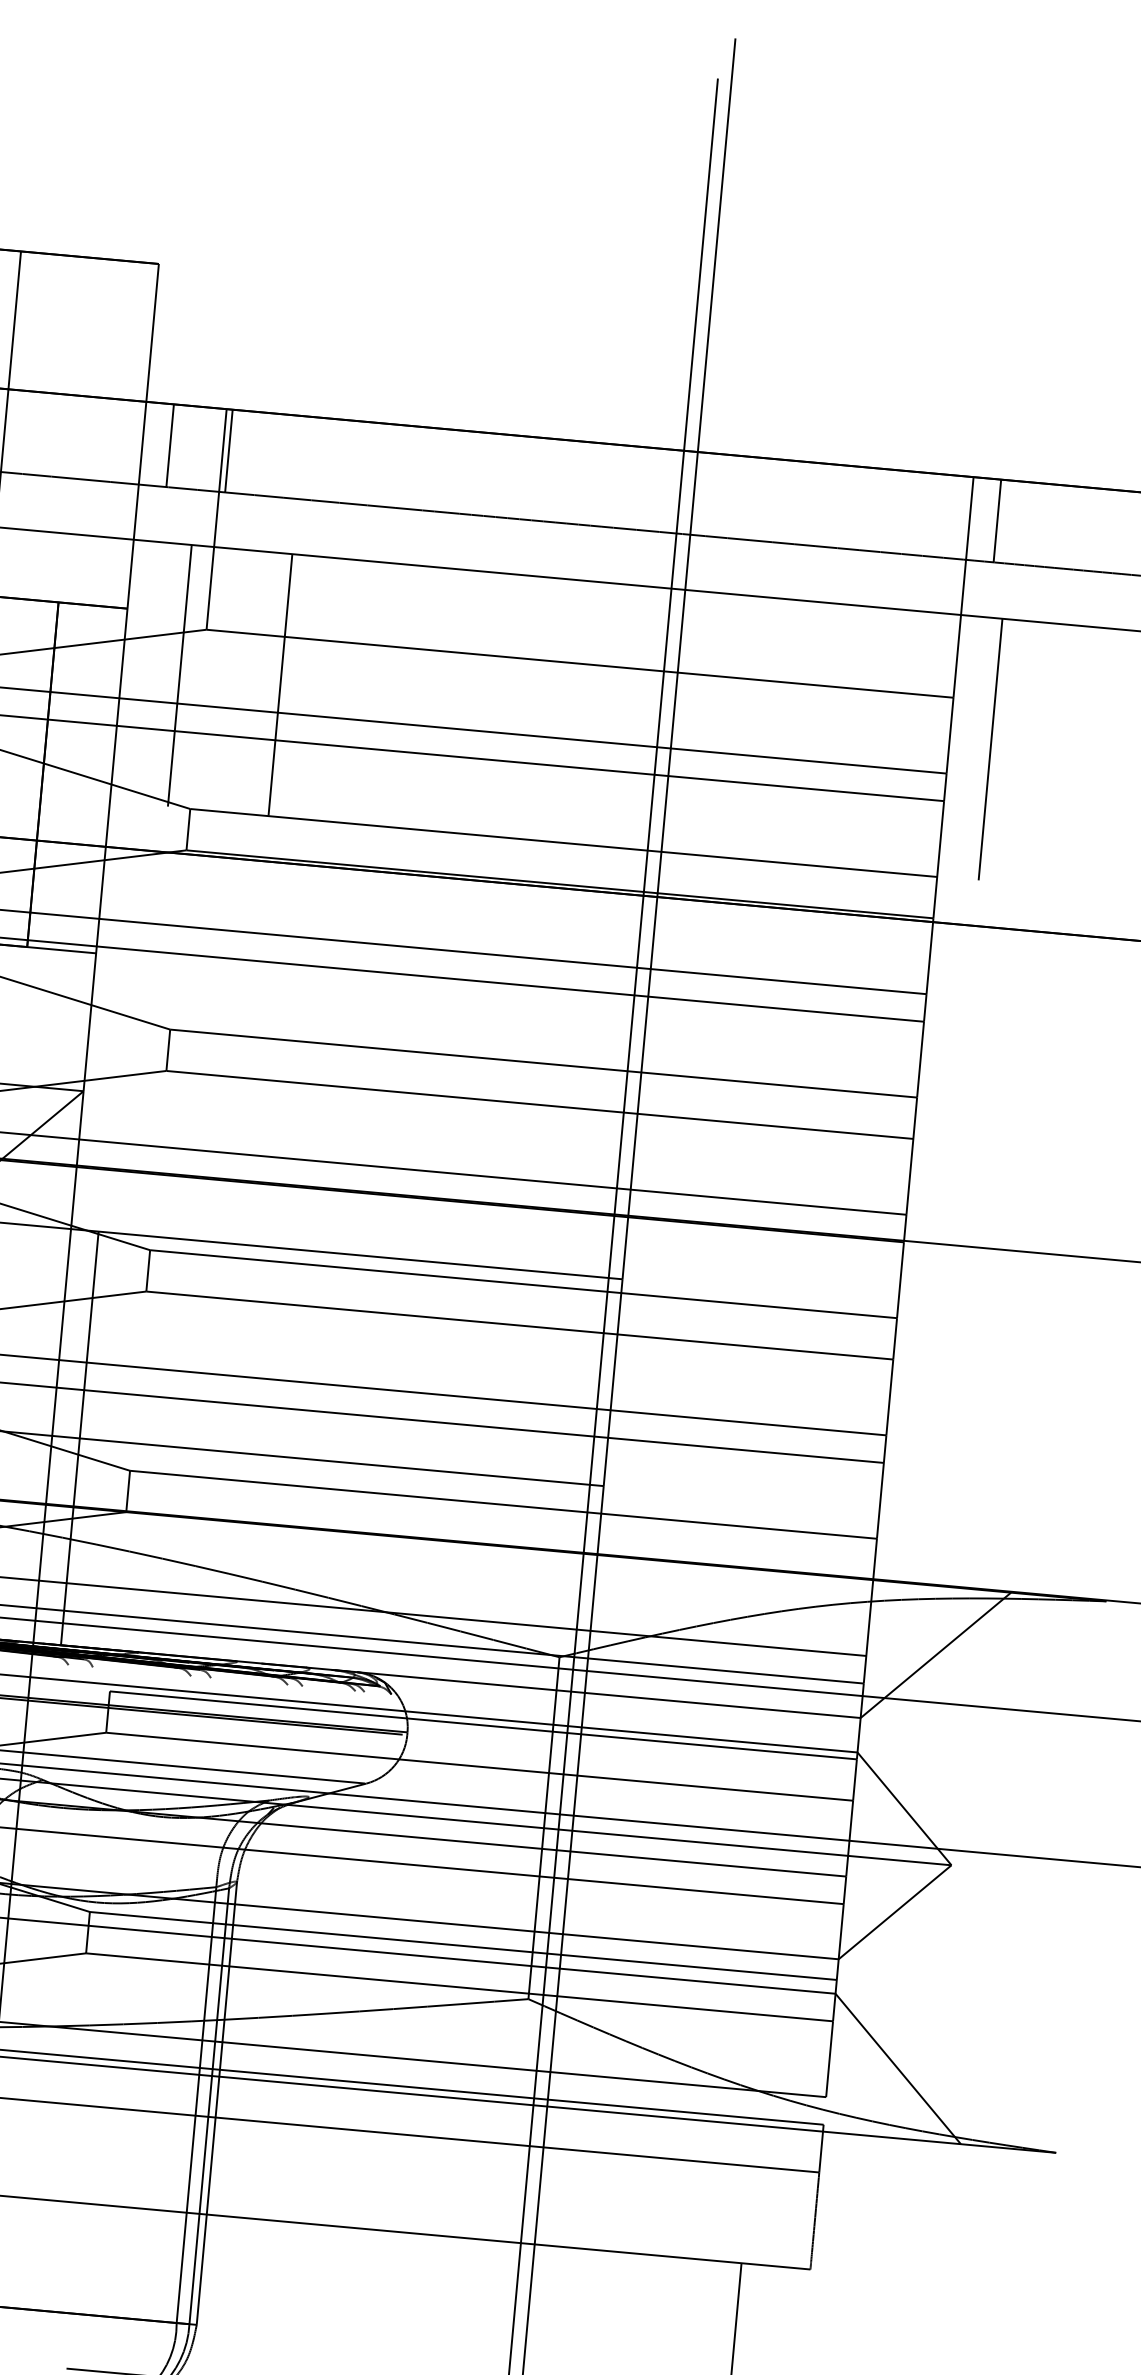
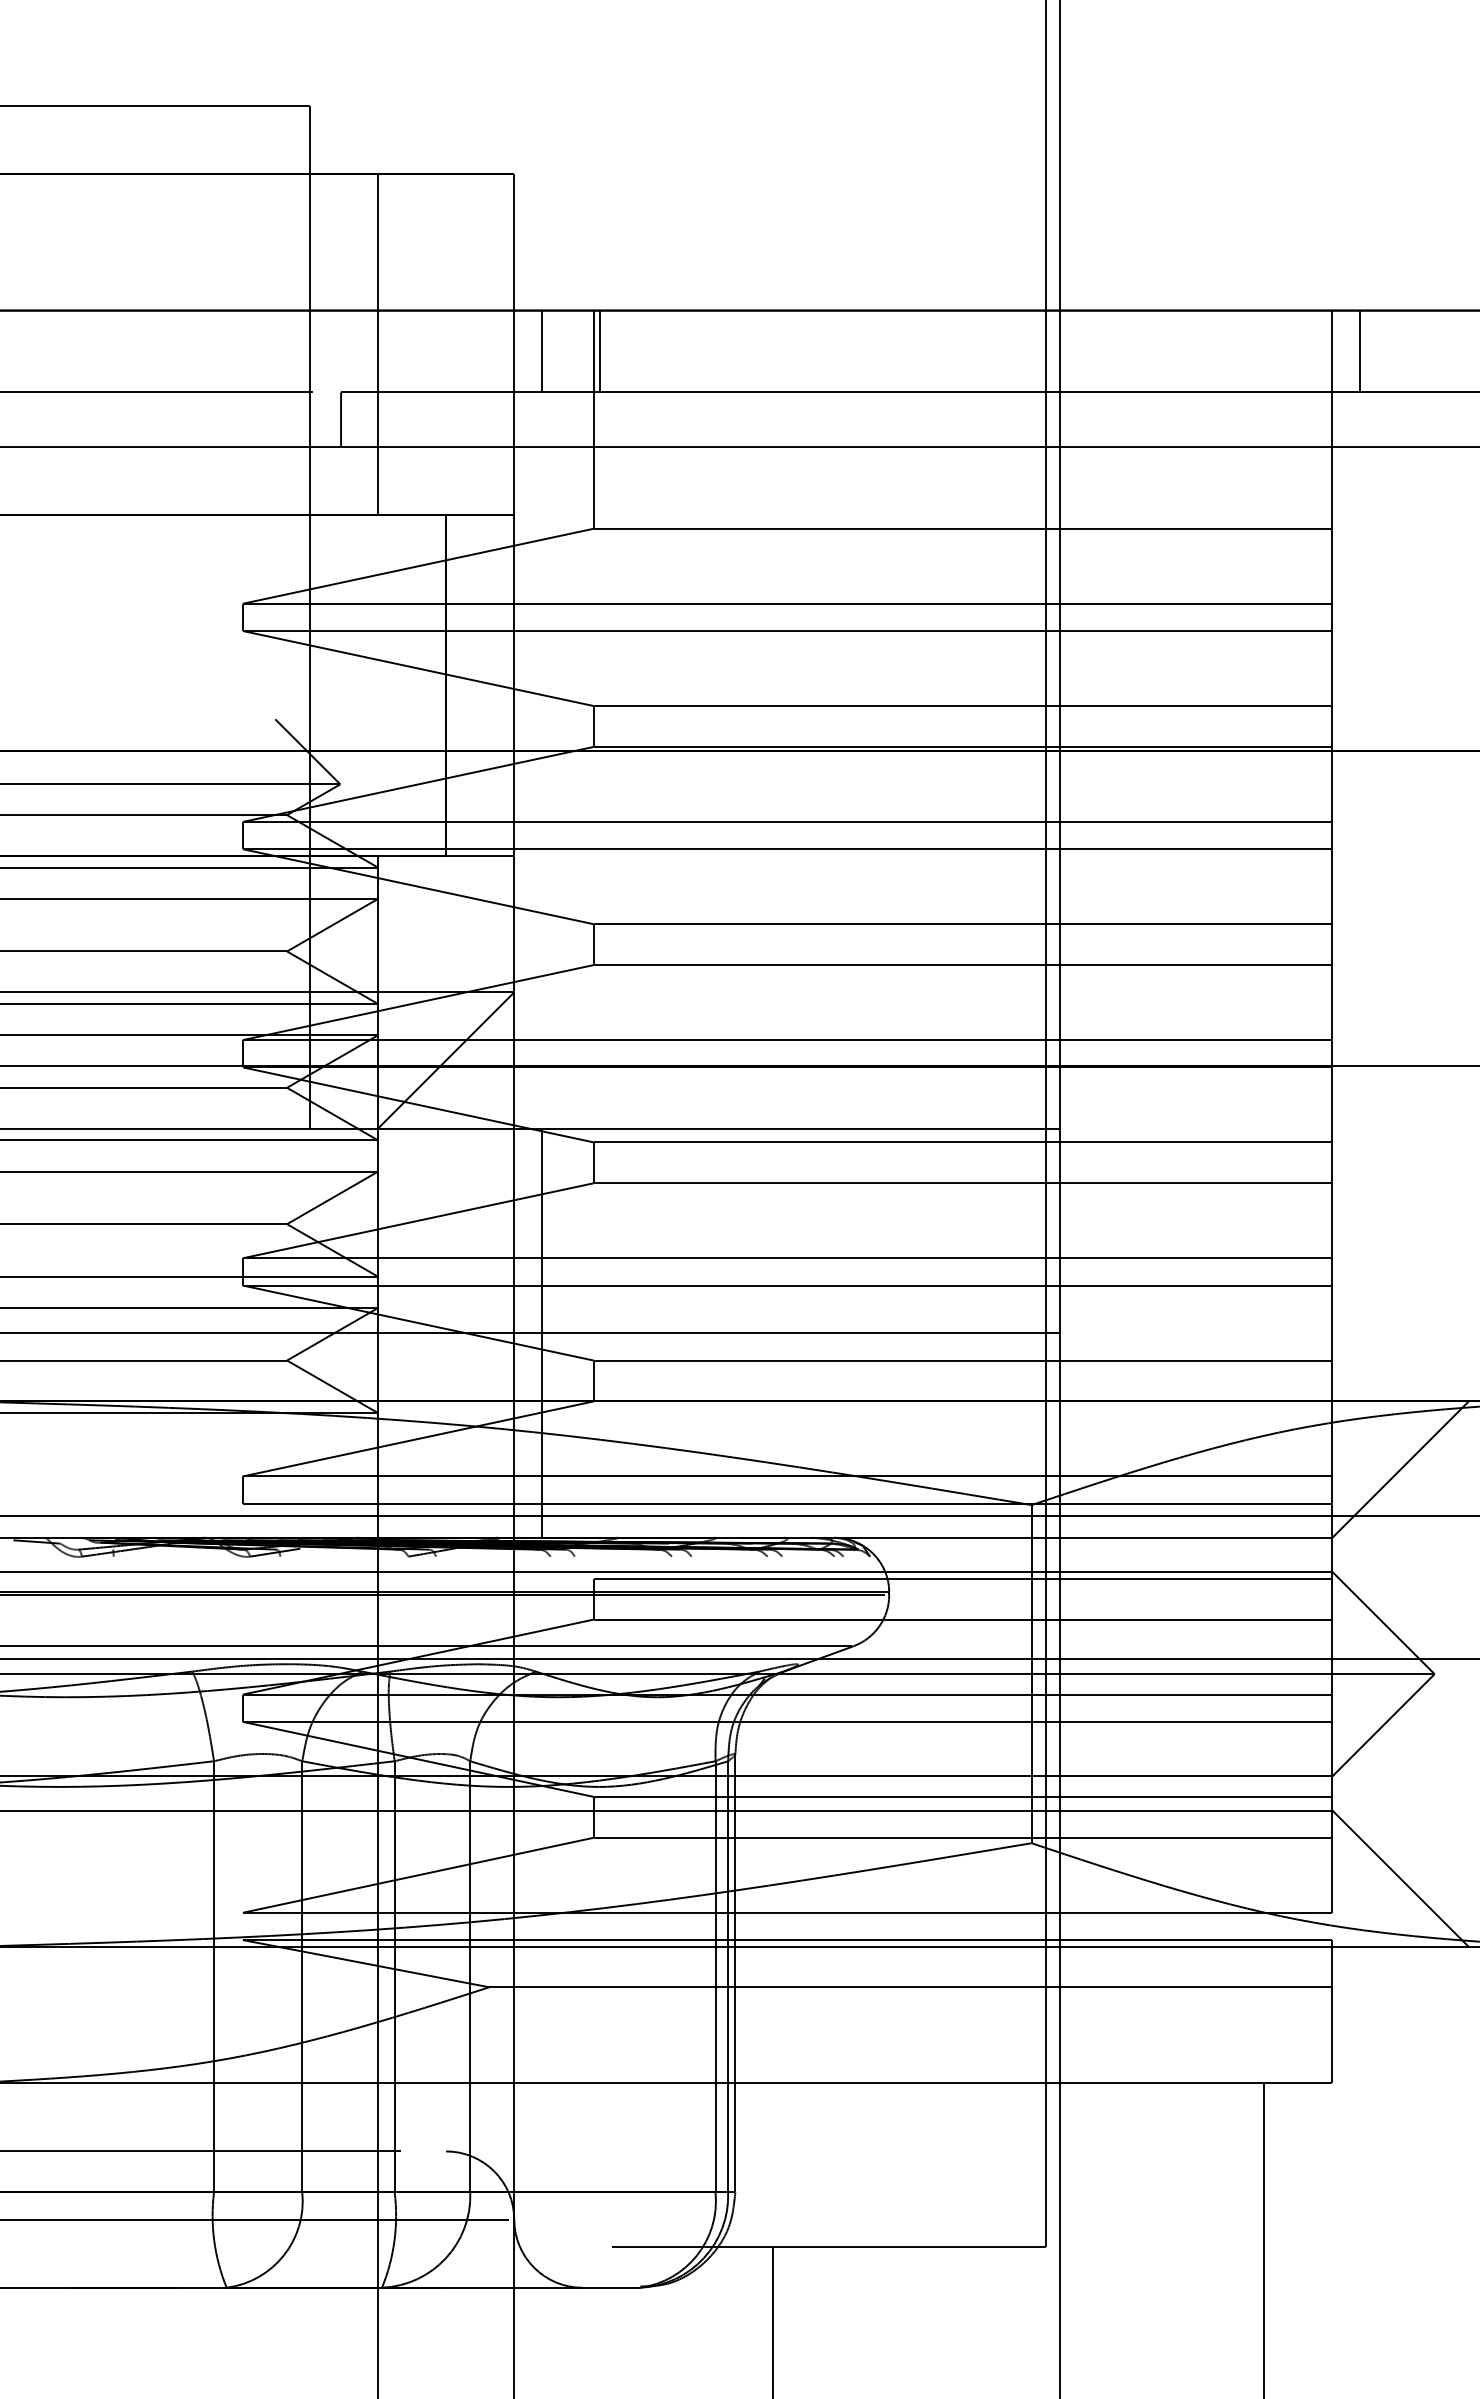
line: (179, 674) -> (571, 575), removed
line: (280, 684) -> (671, 575), removed
line: (990, 748) -> (1373, 575), removed

